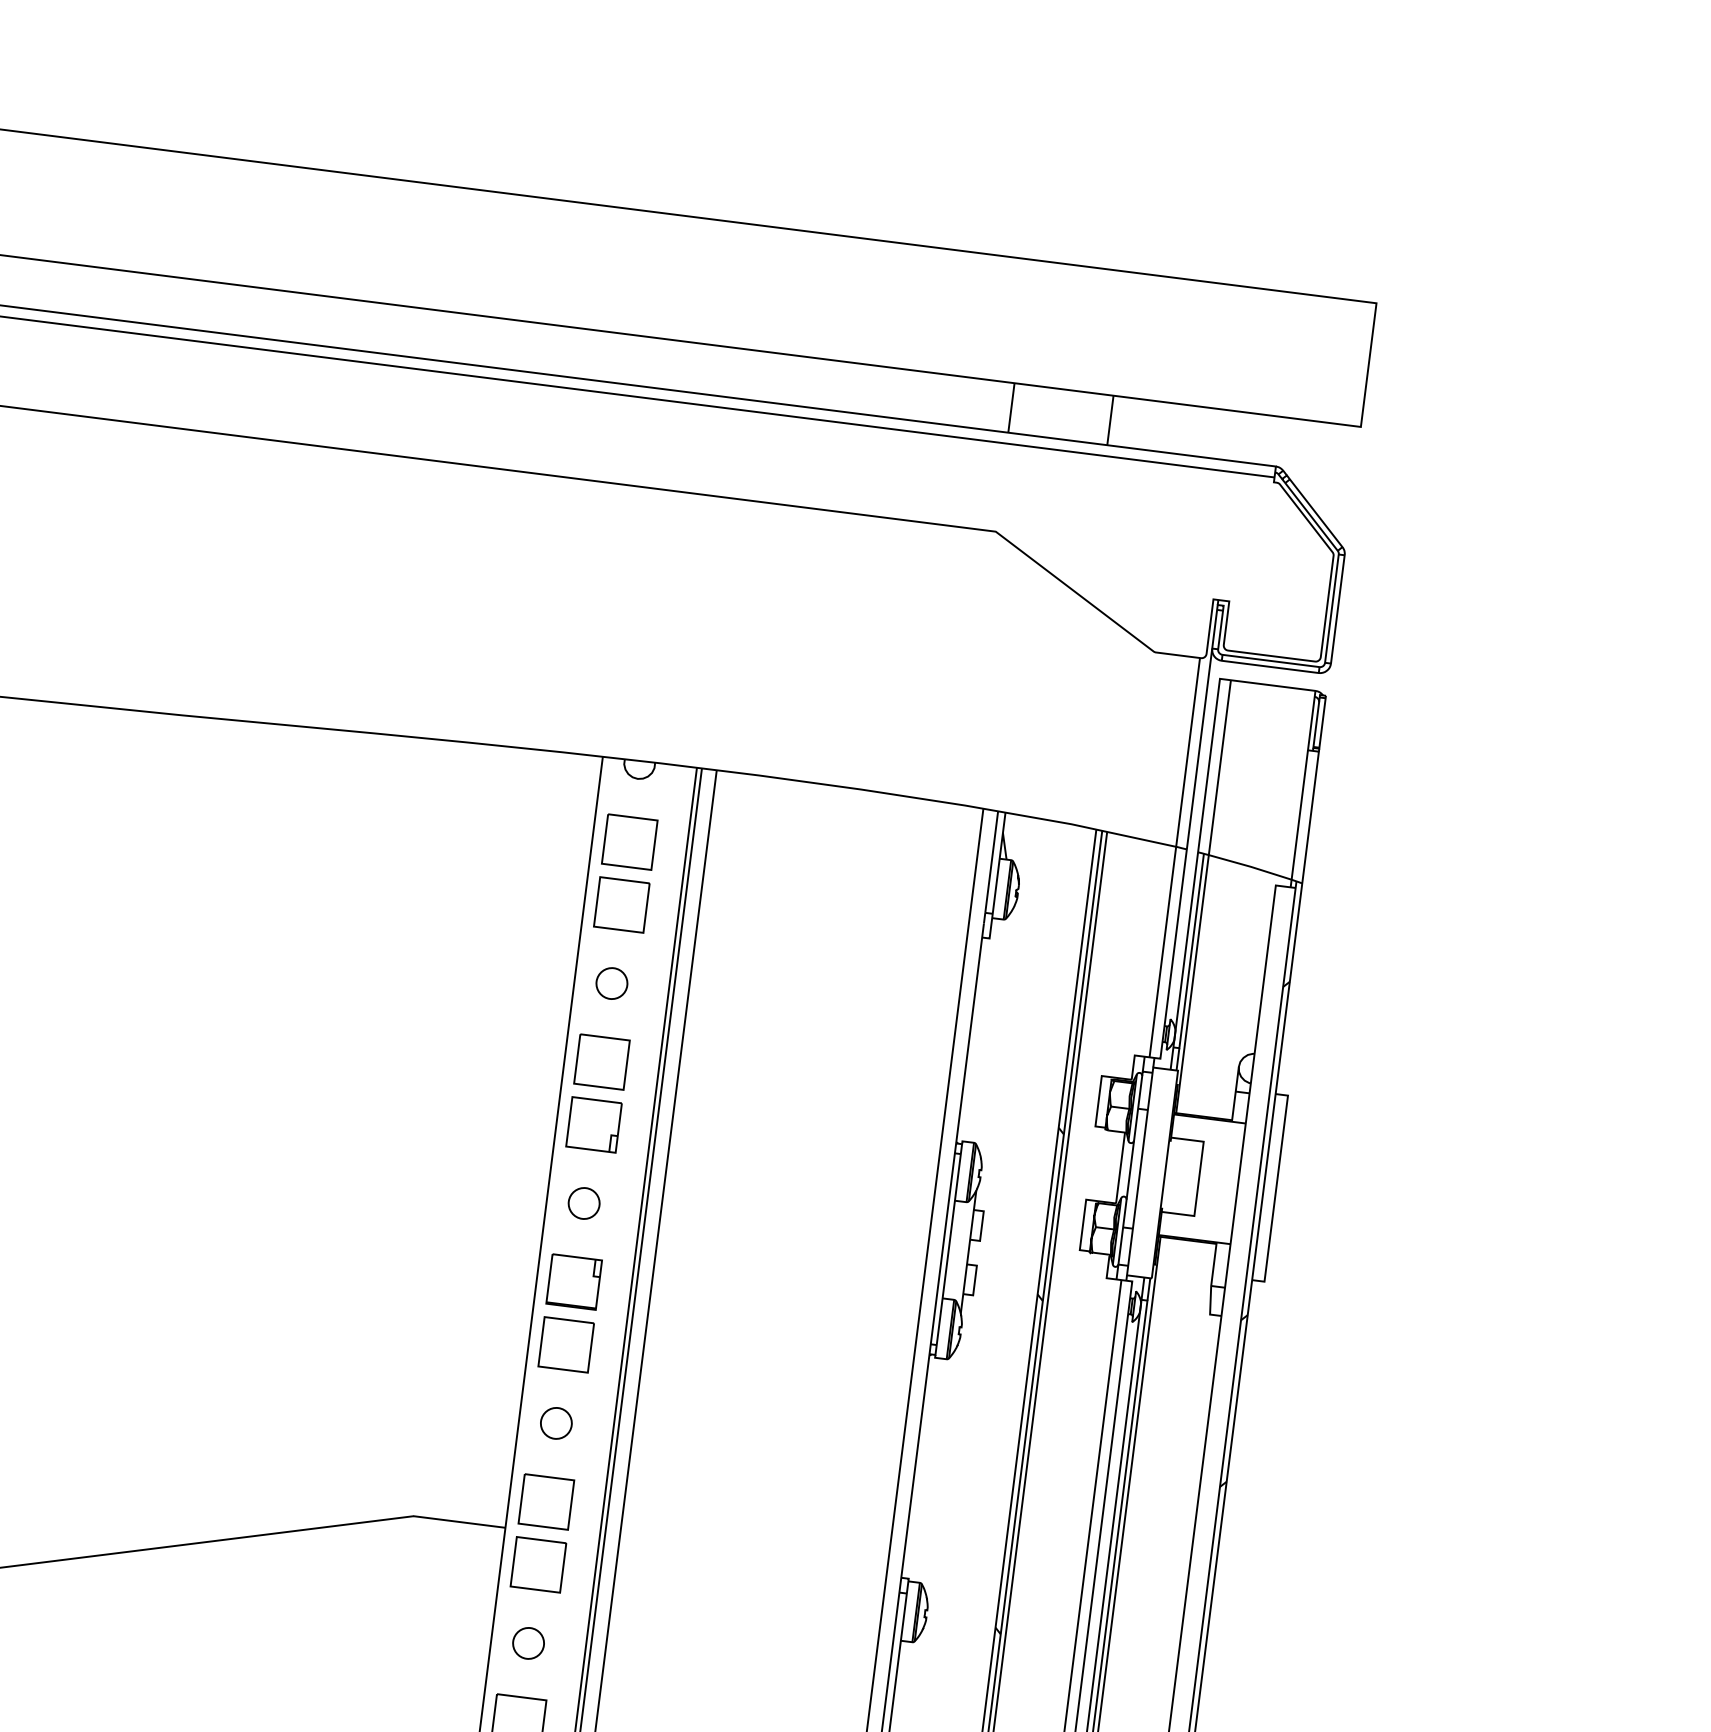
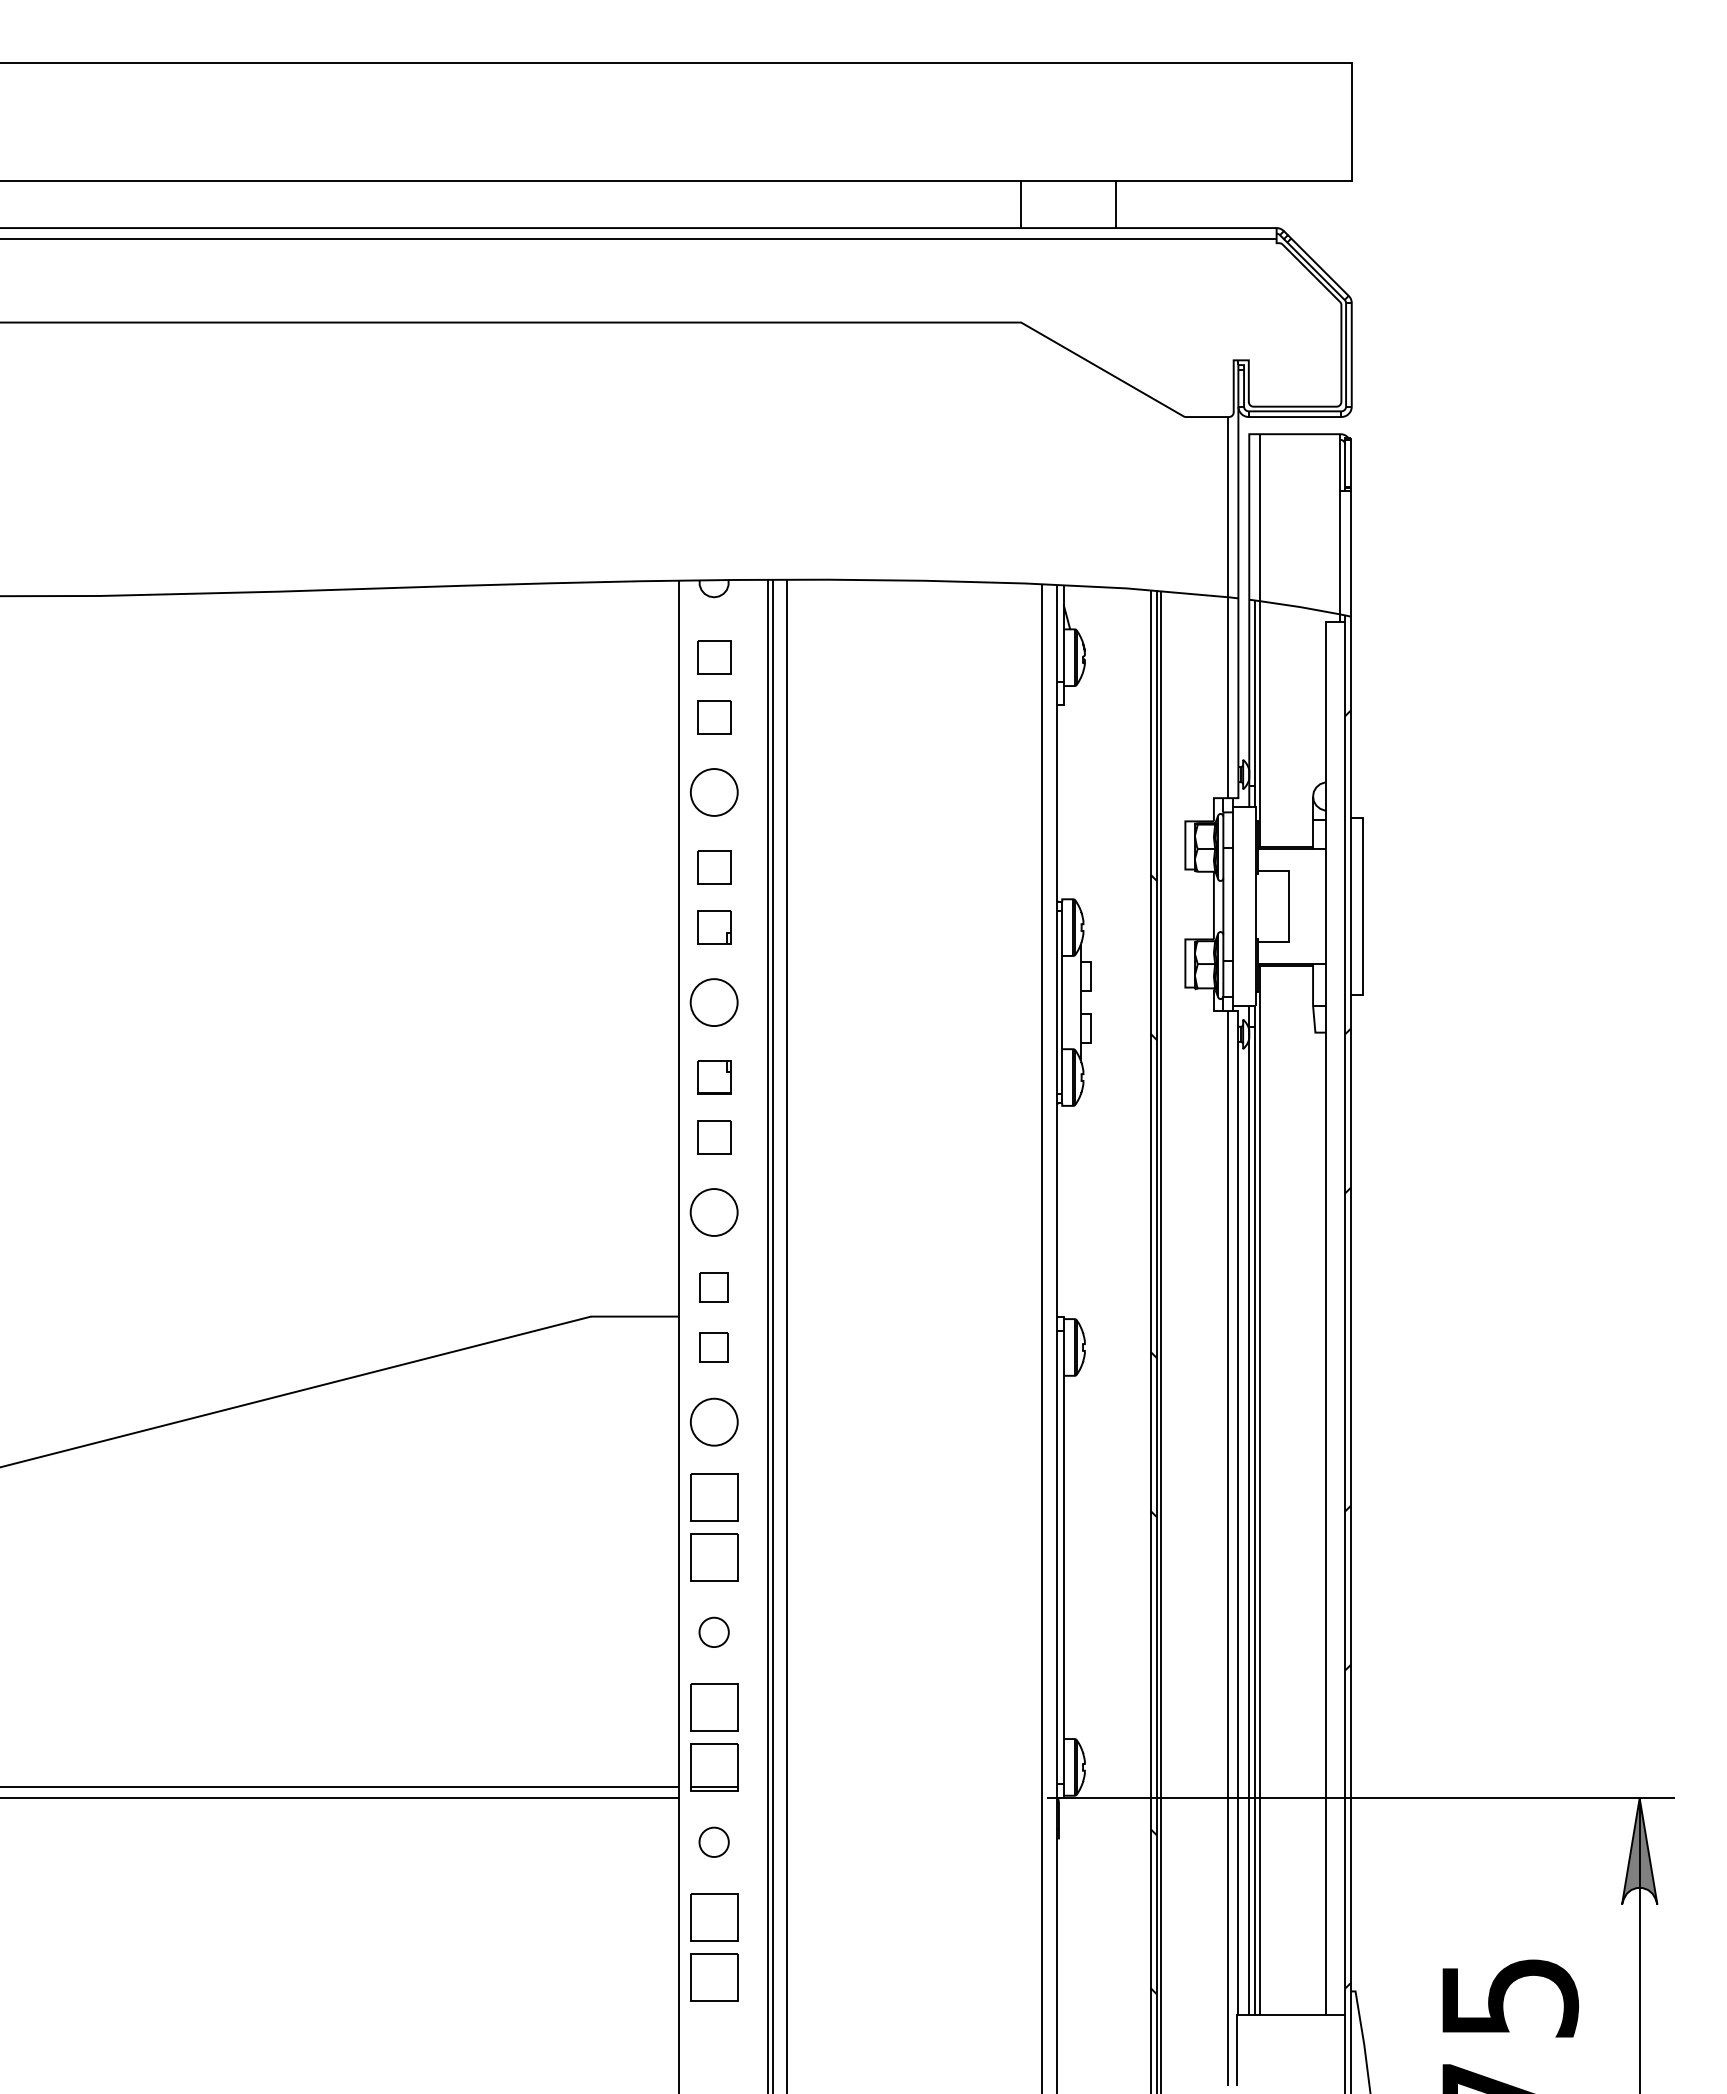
part: (630, 842) -> (714, 657), size x0.7
part: (622, 904) -> (714, 717), size x0.7
circle: (611, 983) -> (713, 792), size x1.6
part: (602, 1062) -> (714, 867), size x0.7
part: (594, 1124) -> (714, 927), size x0.7
circle: (583, 1203) -> (713, 1002), size x1.6
part: (574, 1282) -> (714, 1077), size x0.7
part: (566, 1344) -> (714, 1137), size x0.7
circle: (555, 1423) -> (713, 1212), size x1.6
part: (546, 1502) -> (714, 1287), size x0.6
part: (538, 1564) -> (714, 1347), size x0.6
circle: (527, 1643) -> (713, 1422), size x1.6

